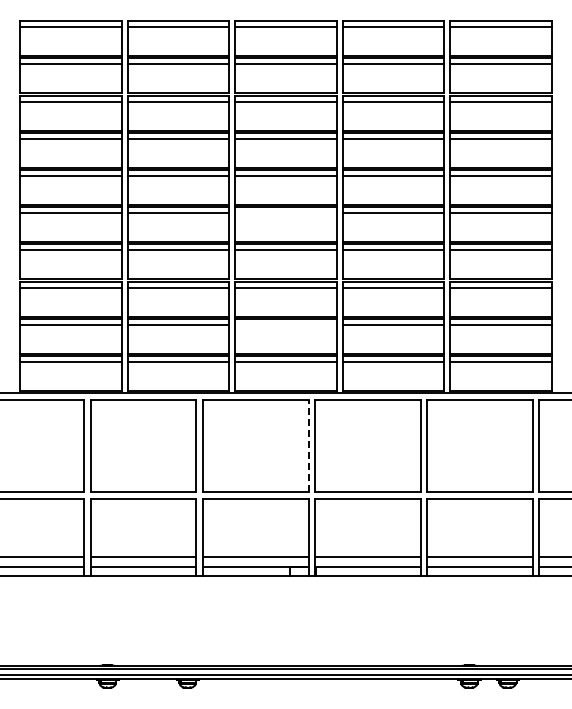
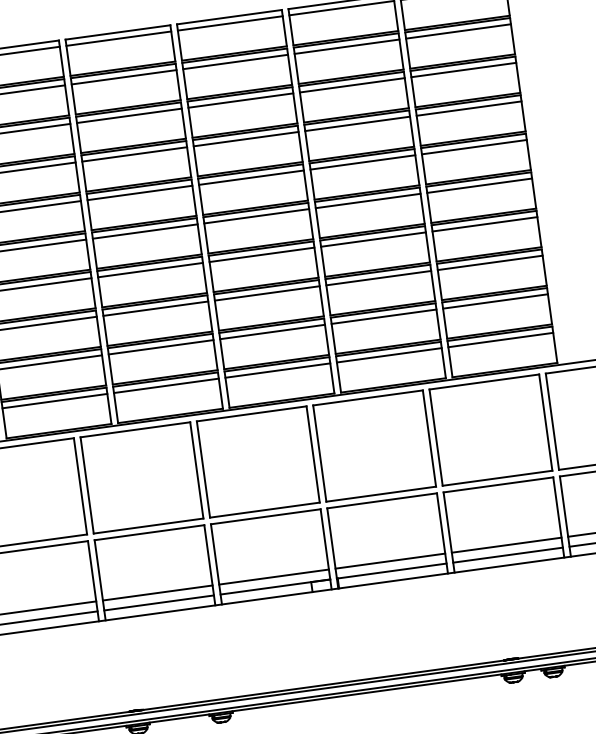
line: (285, 213) -> (256, 216), added
line: (285, 324) -> (272, 331), added
line: (308, 445) -> (313, 453), dashed -> solid

